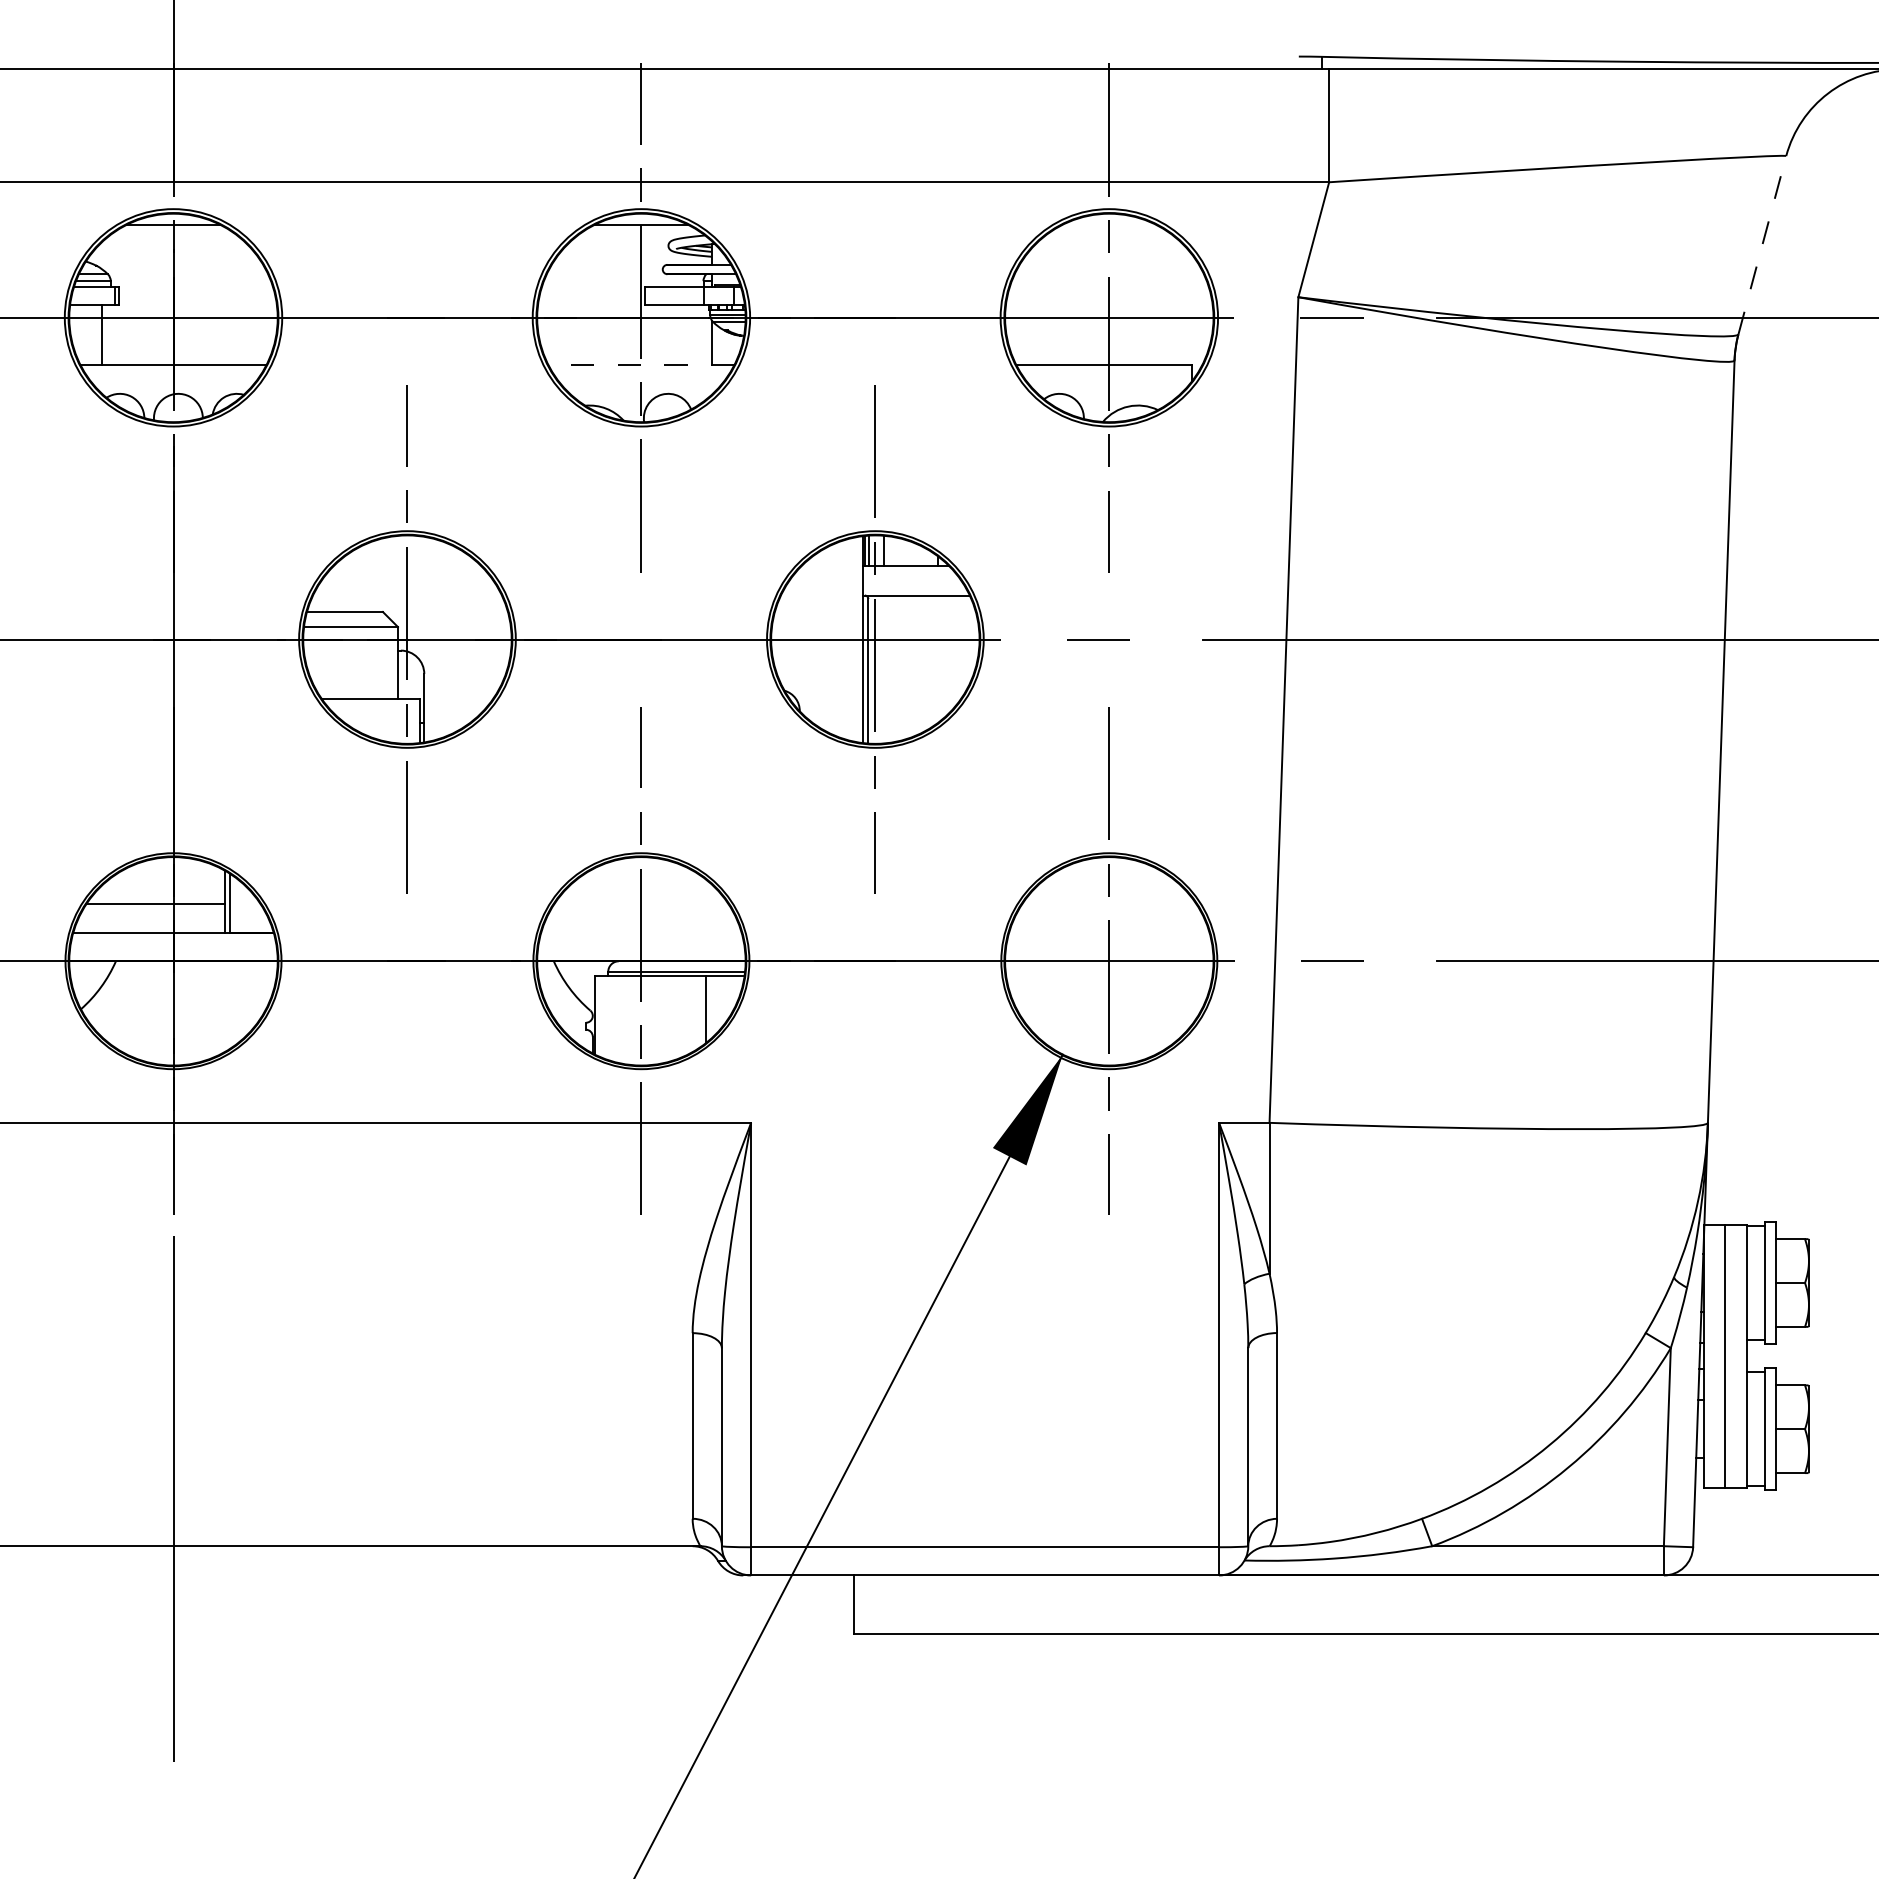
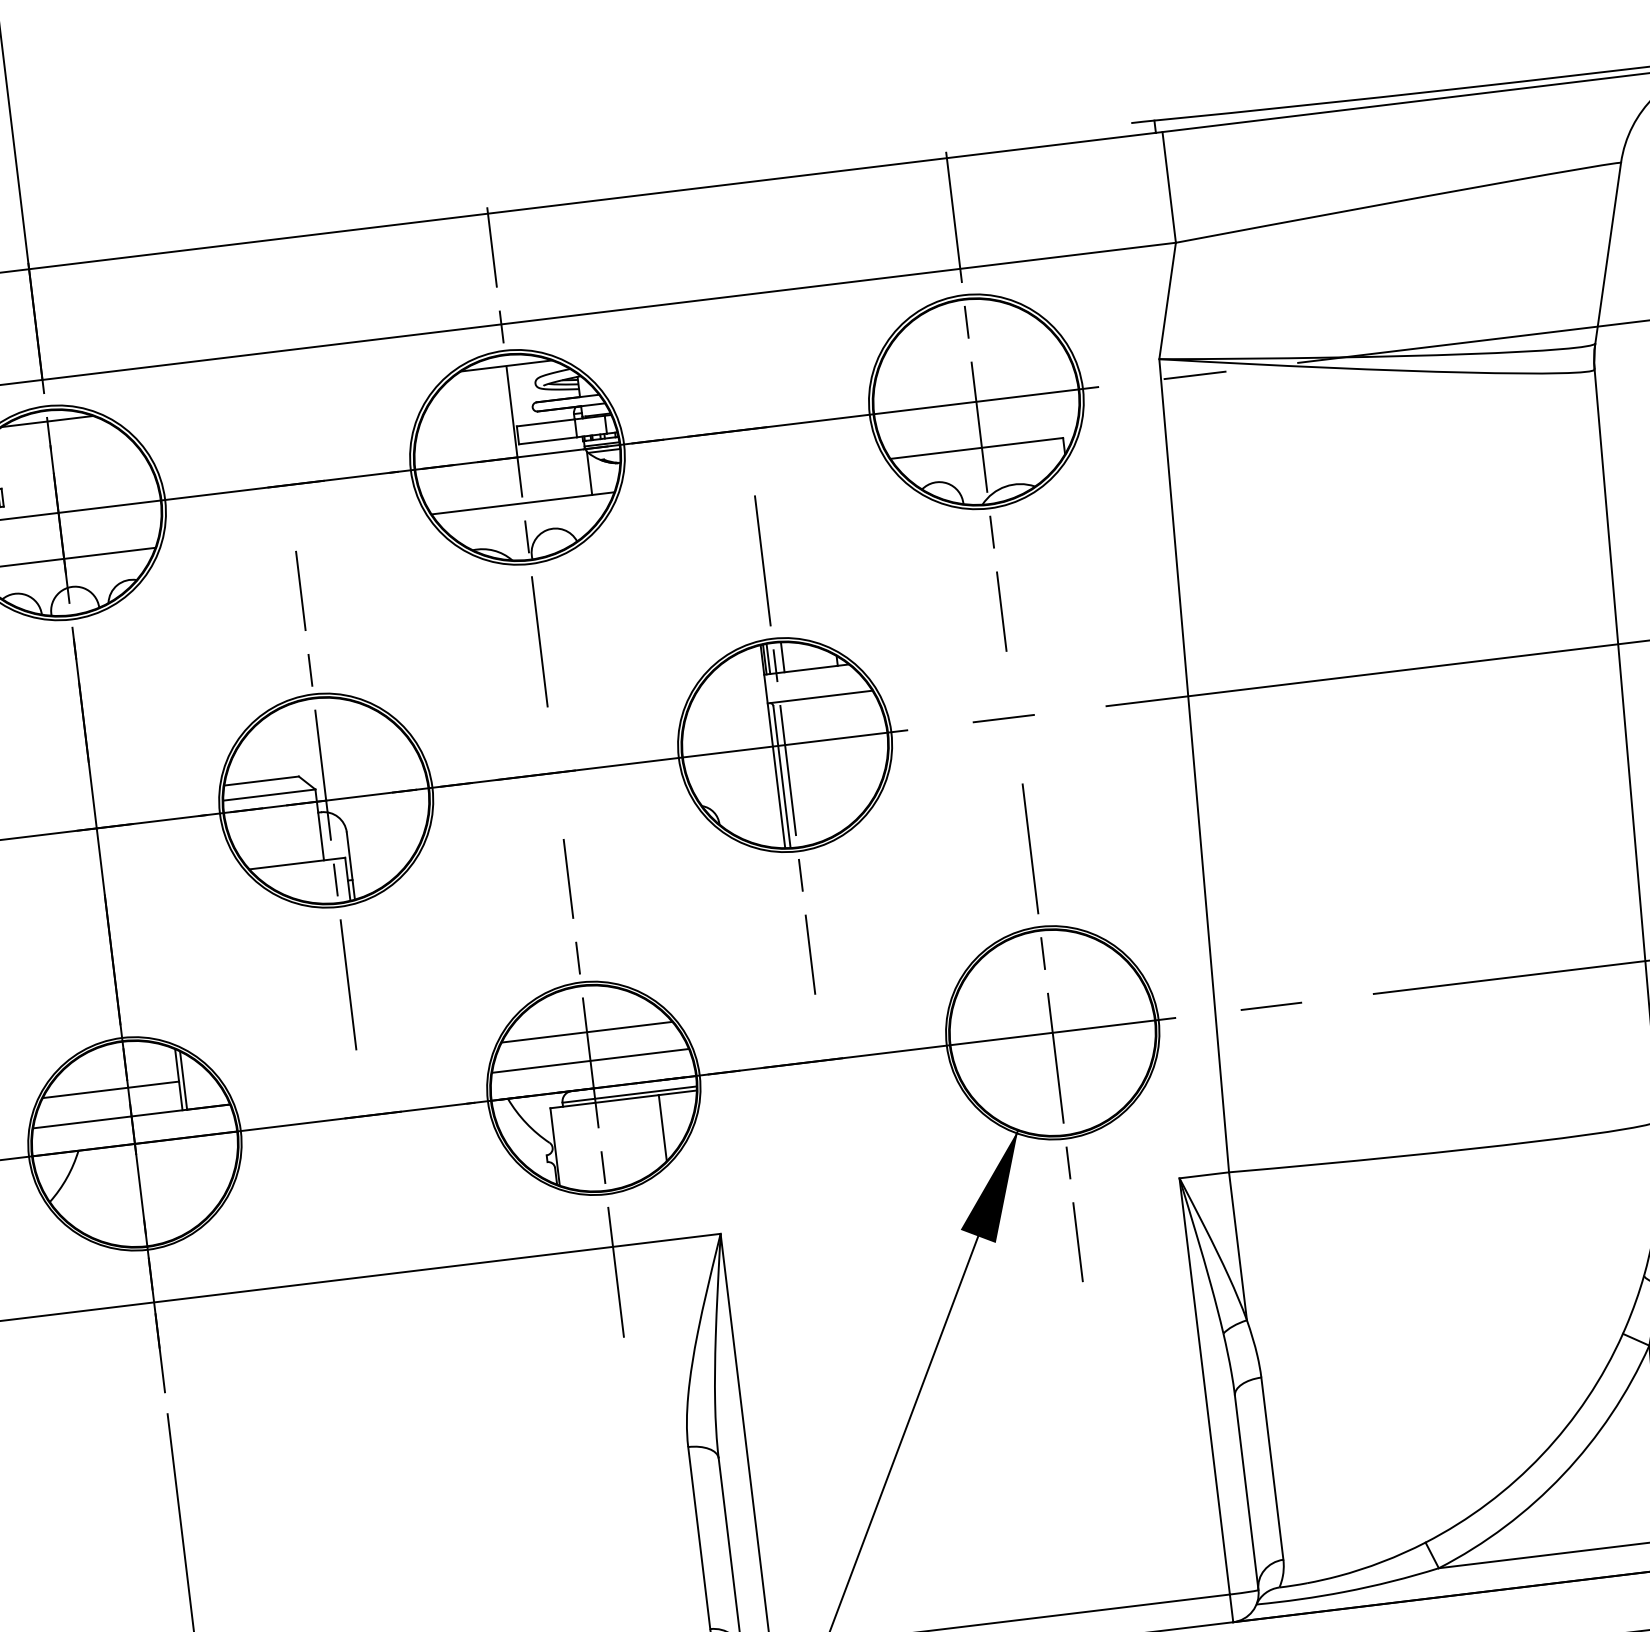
line: (1762, 244) -> (1608, 252), dashed -> solid
line: (640, 364) -> (522, 503), dashed -> solid
line: (641, 903) -> (587, 1031), added
line: (641, 933) -> (590, 1061), added

